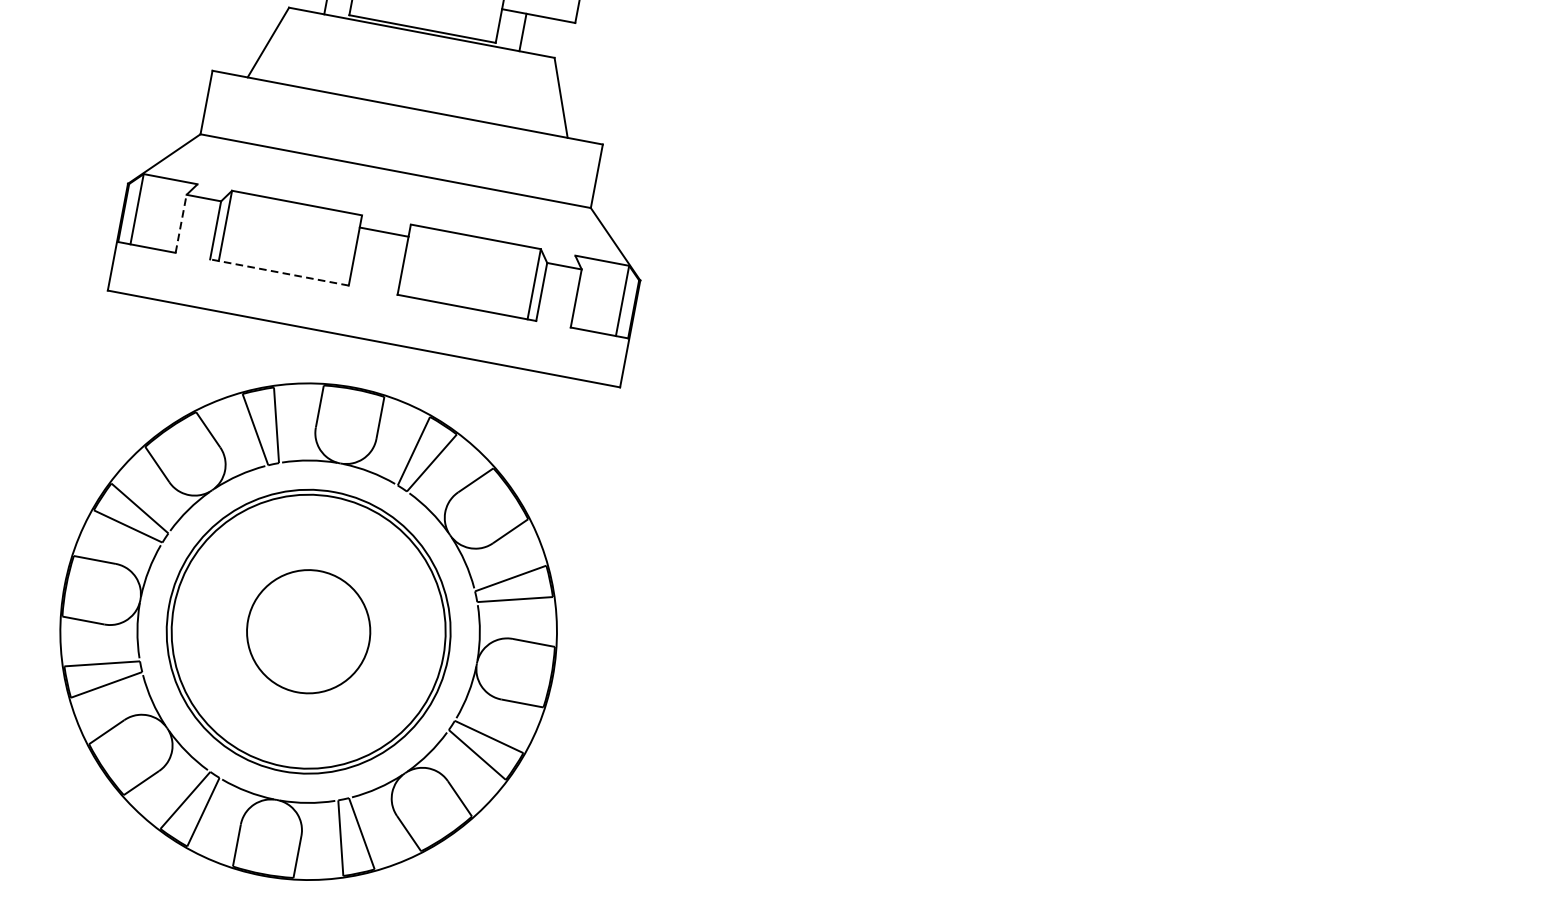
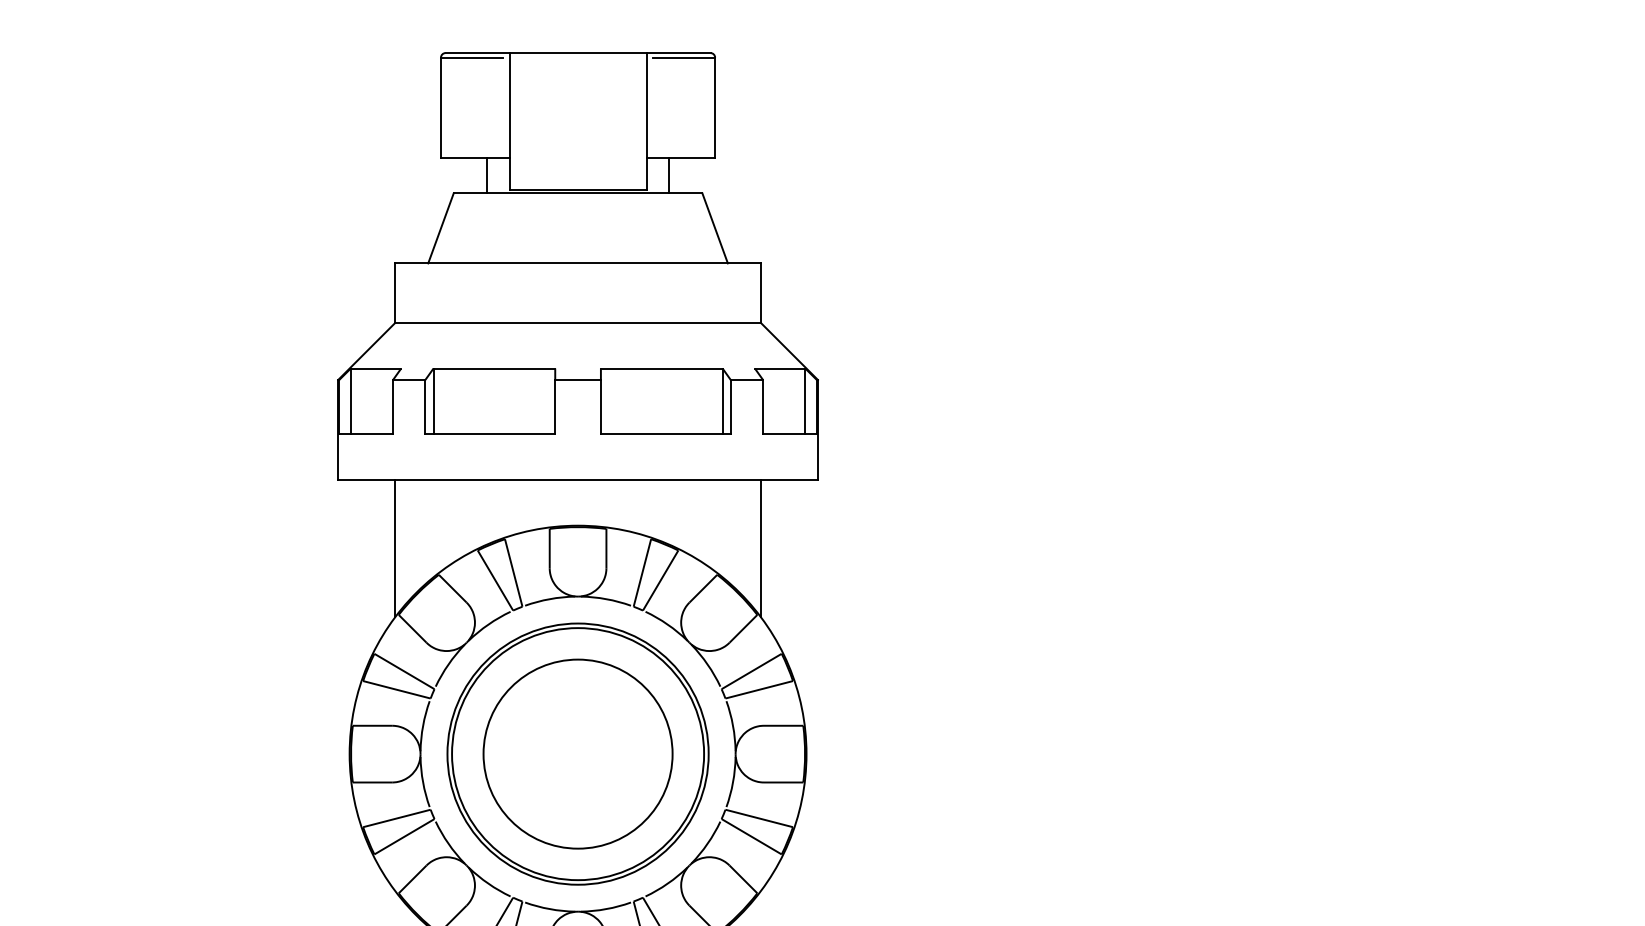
line: (181, 223) -> (393, 406), dashed -> solid
line: (279, 272) -> (490, 434), dashed -> solid
line: (155, 375) -> (395, 548), added
line: (544, 448) -> (760, 548), added
circle: (308, 630) -> (577, 753), size x1.67

